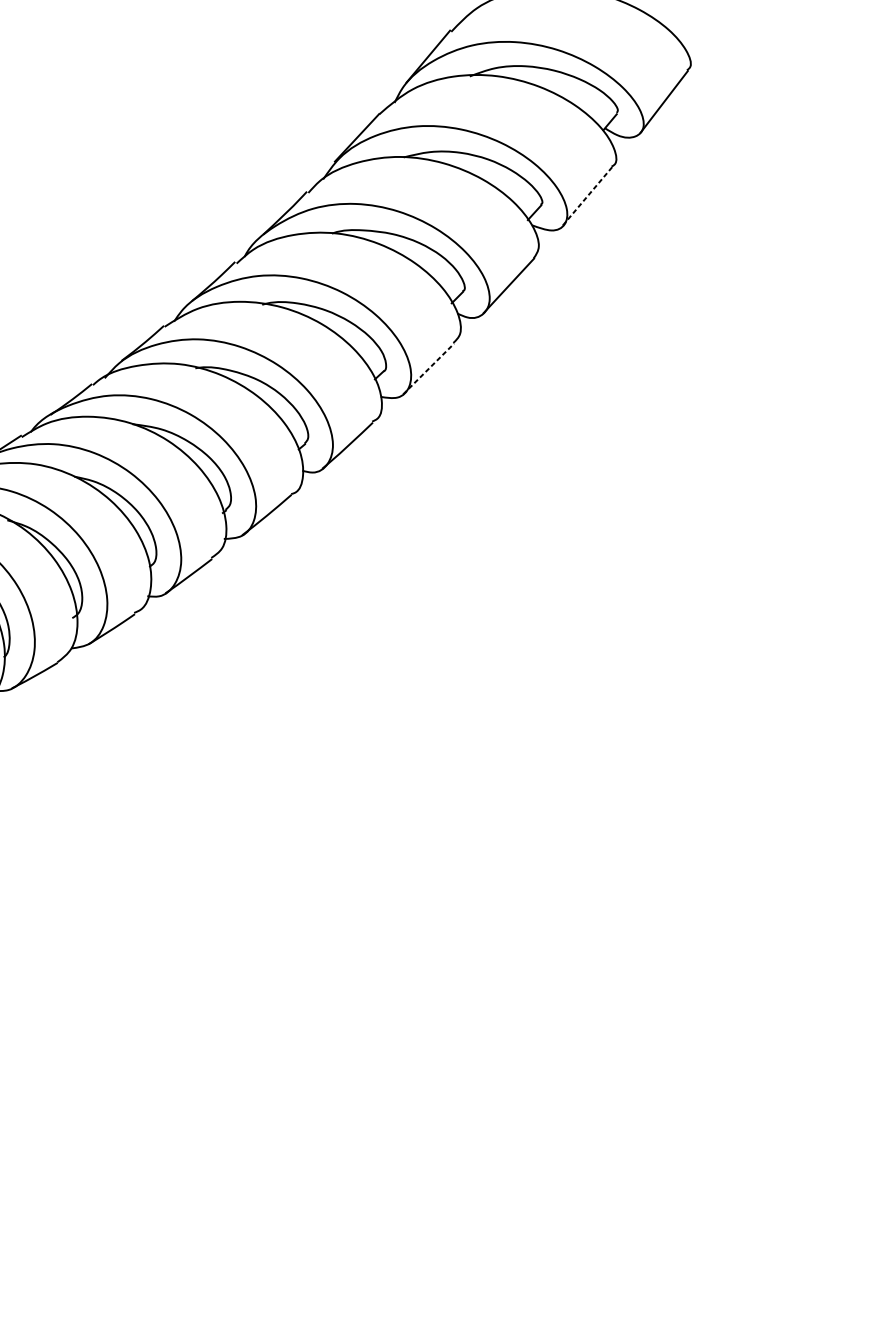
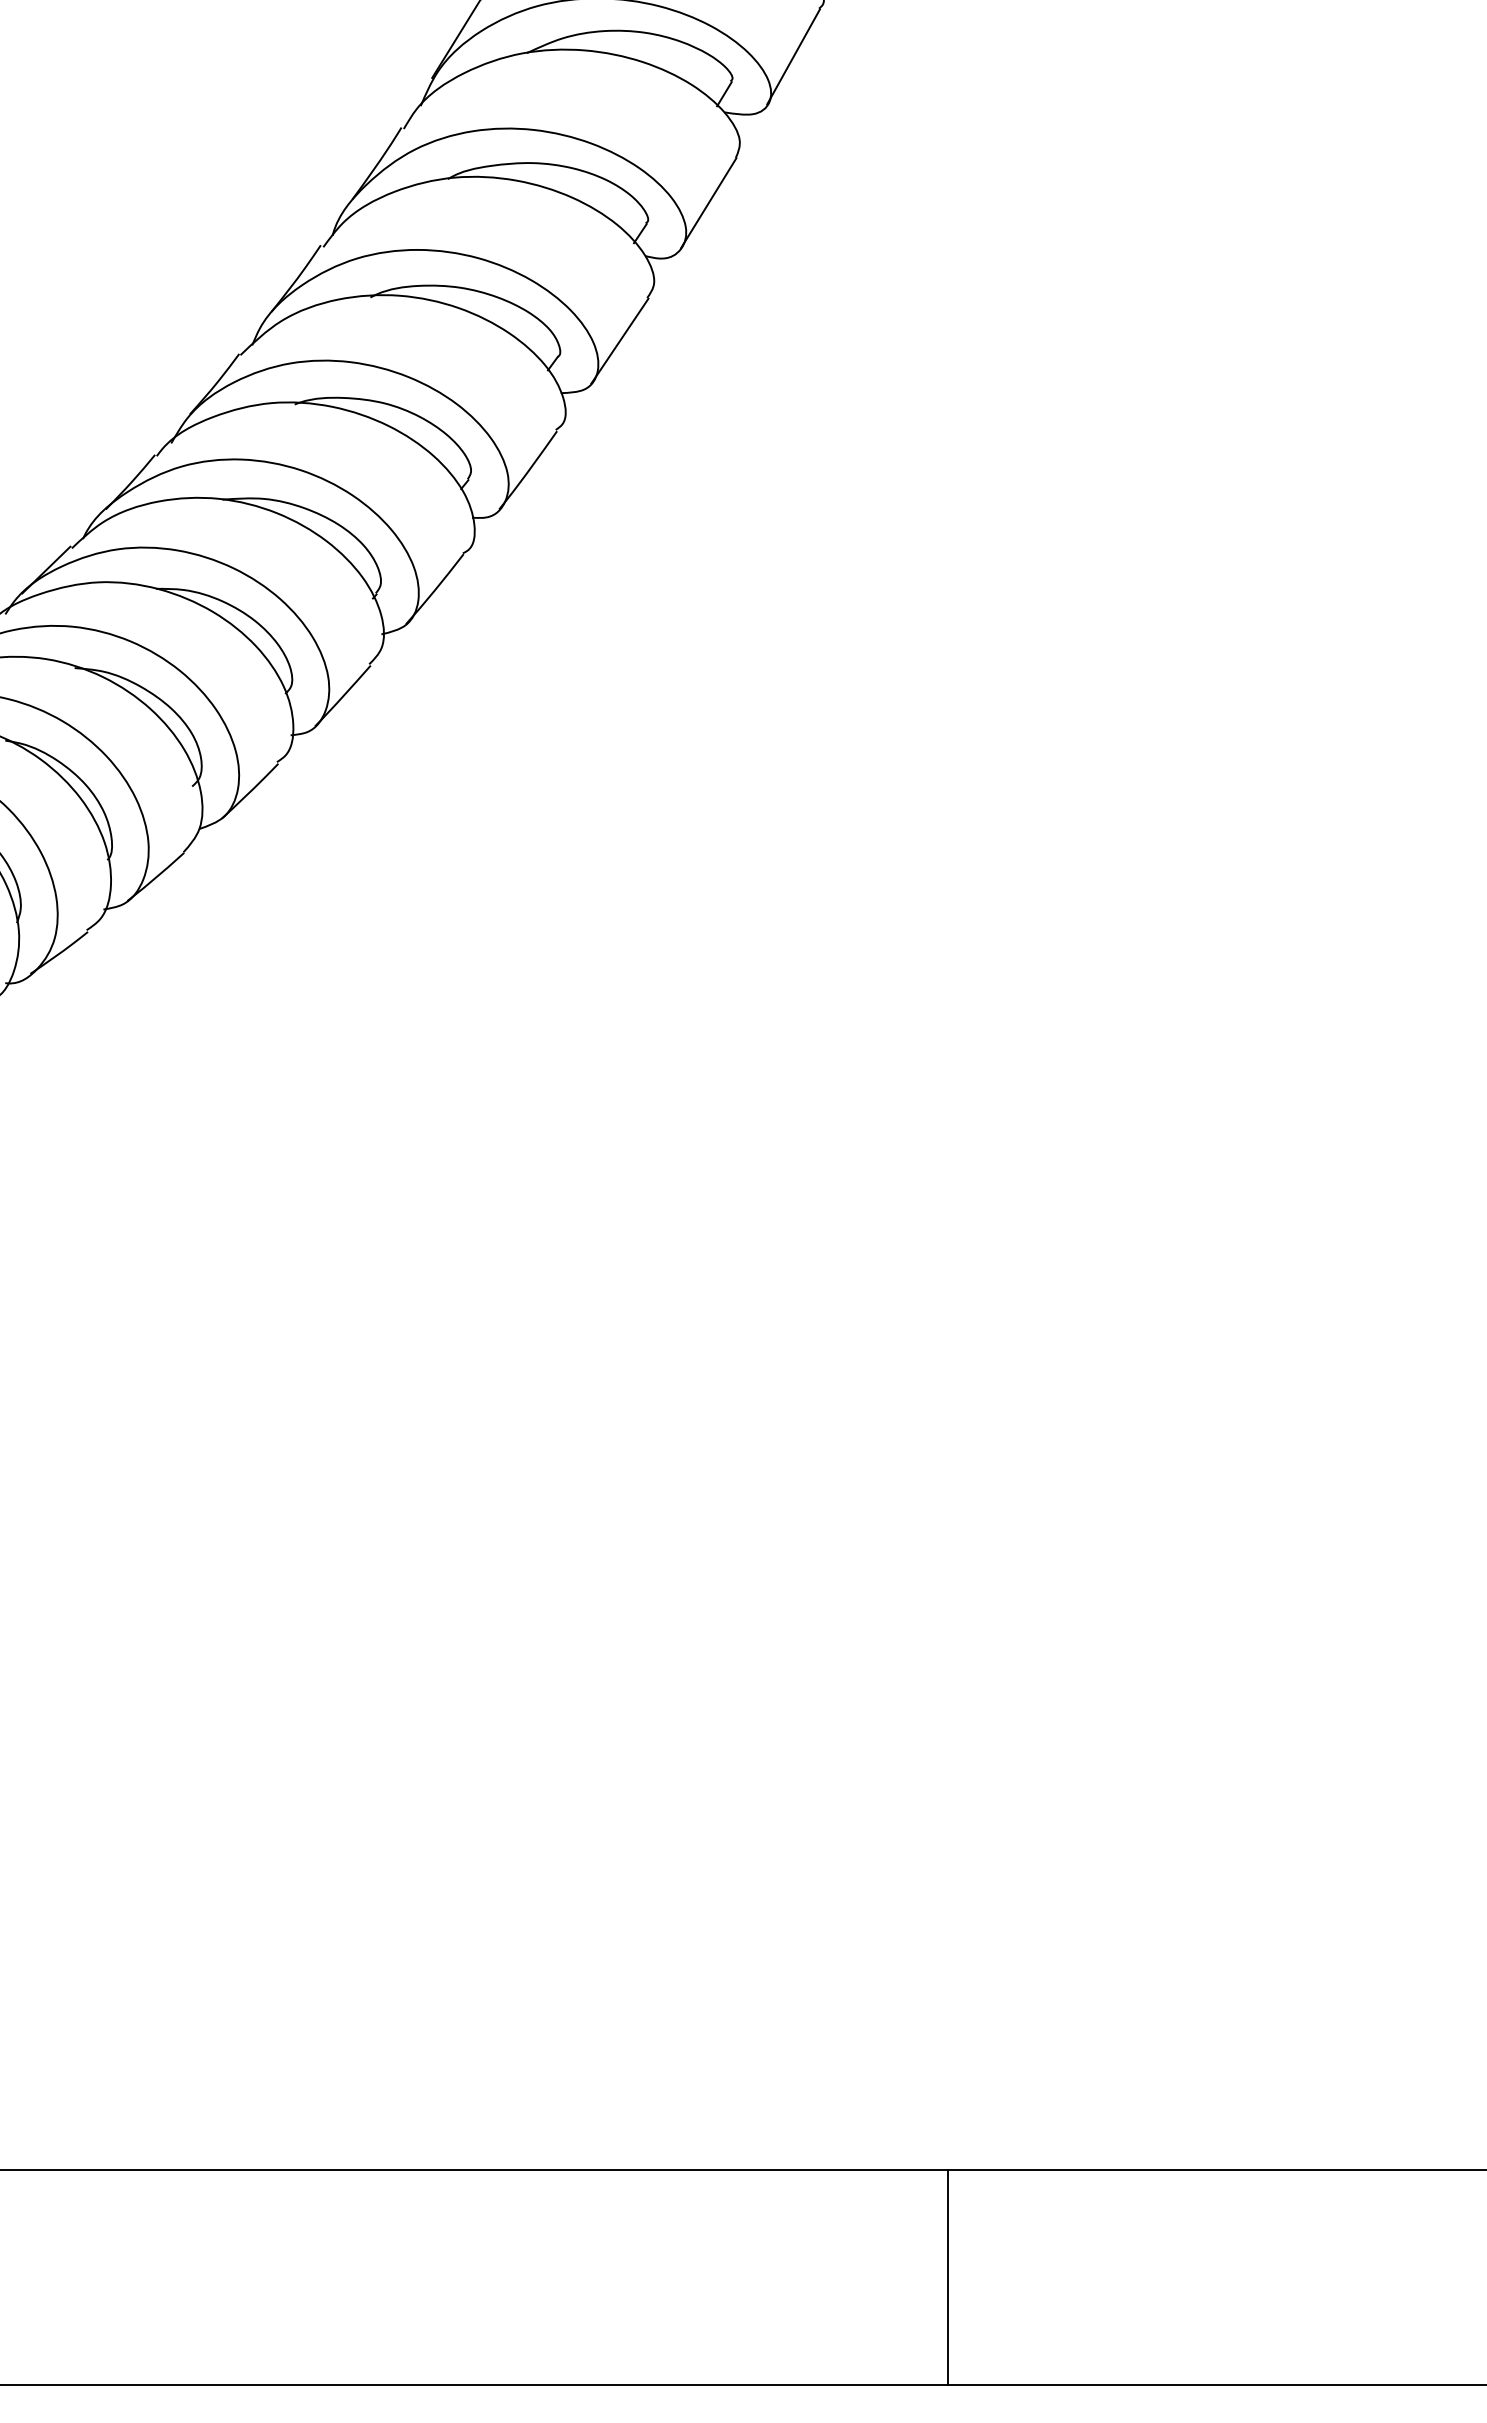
line: (587, 196) -> (793, 56), dashed -> solid
line: (429, 368) -> (620, 340), dashed -> solid

